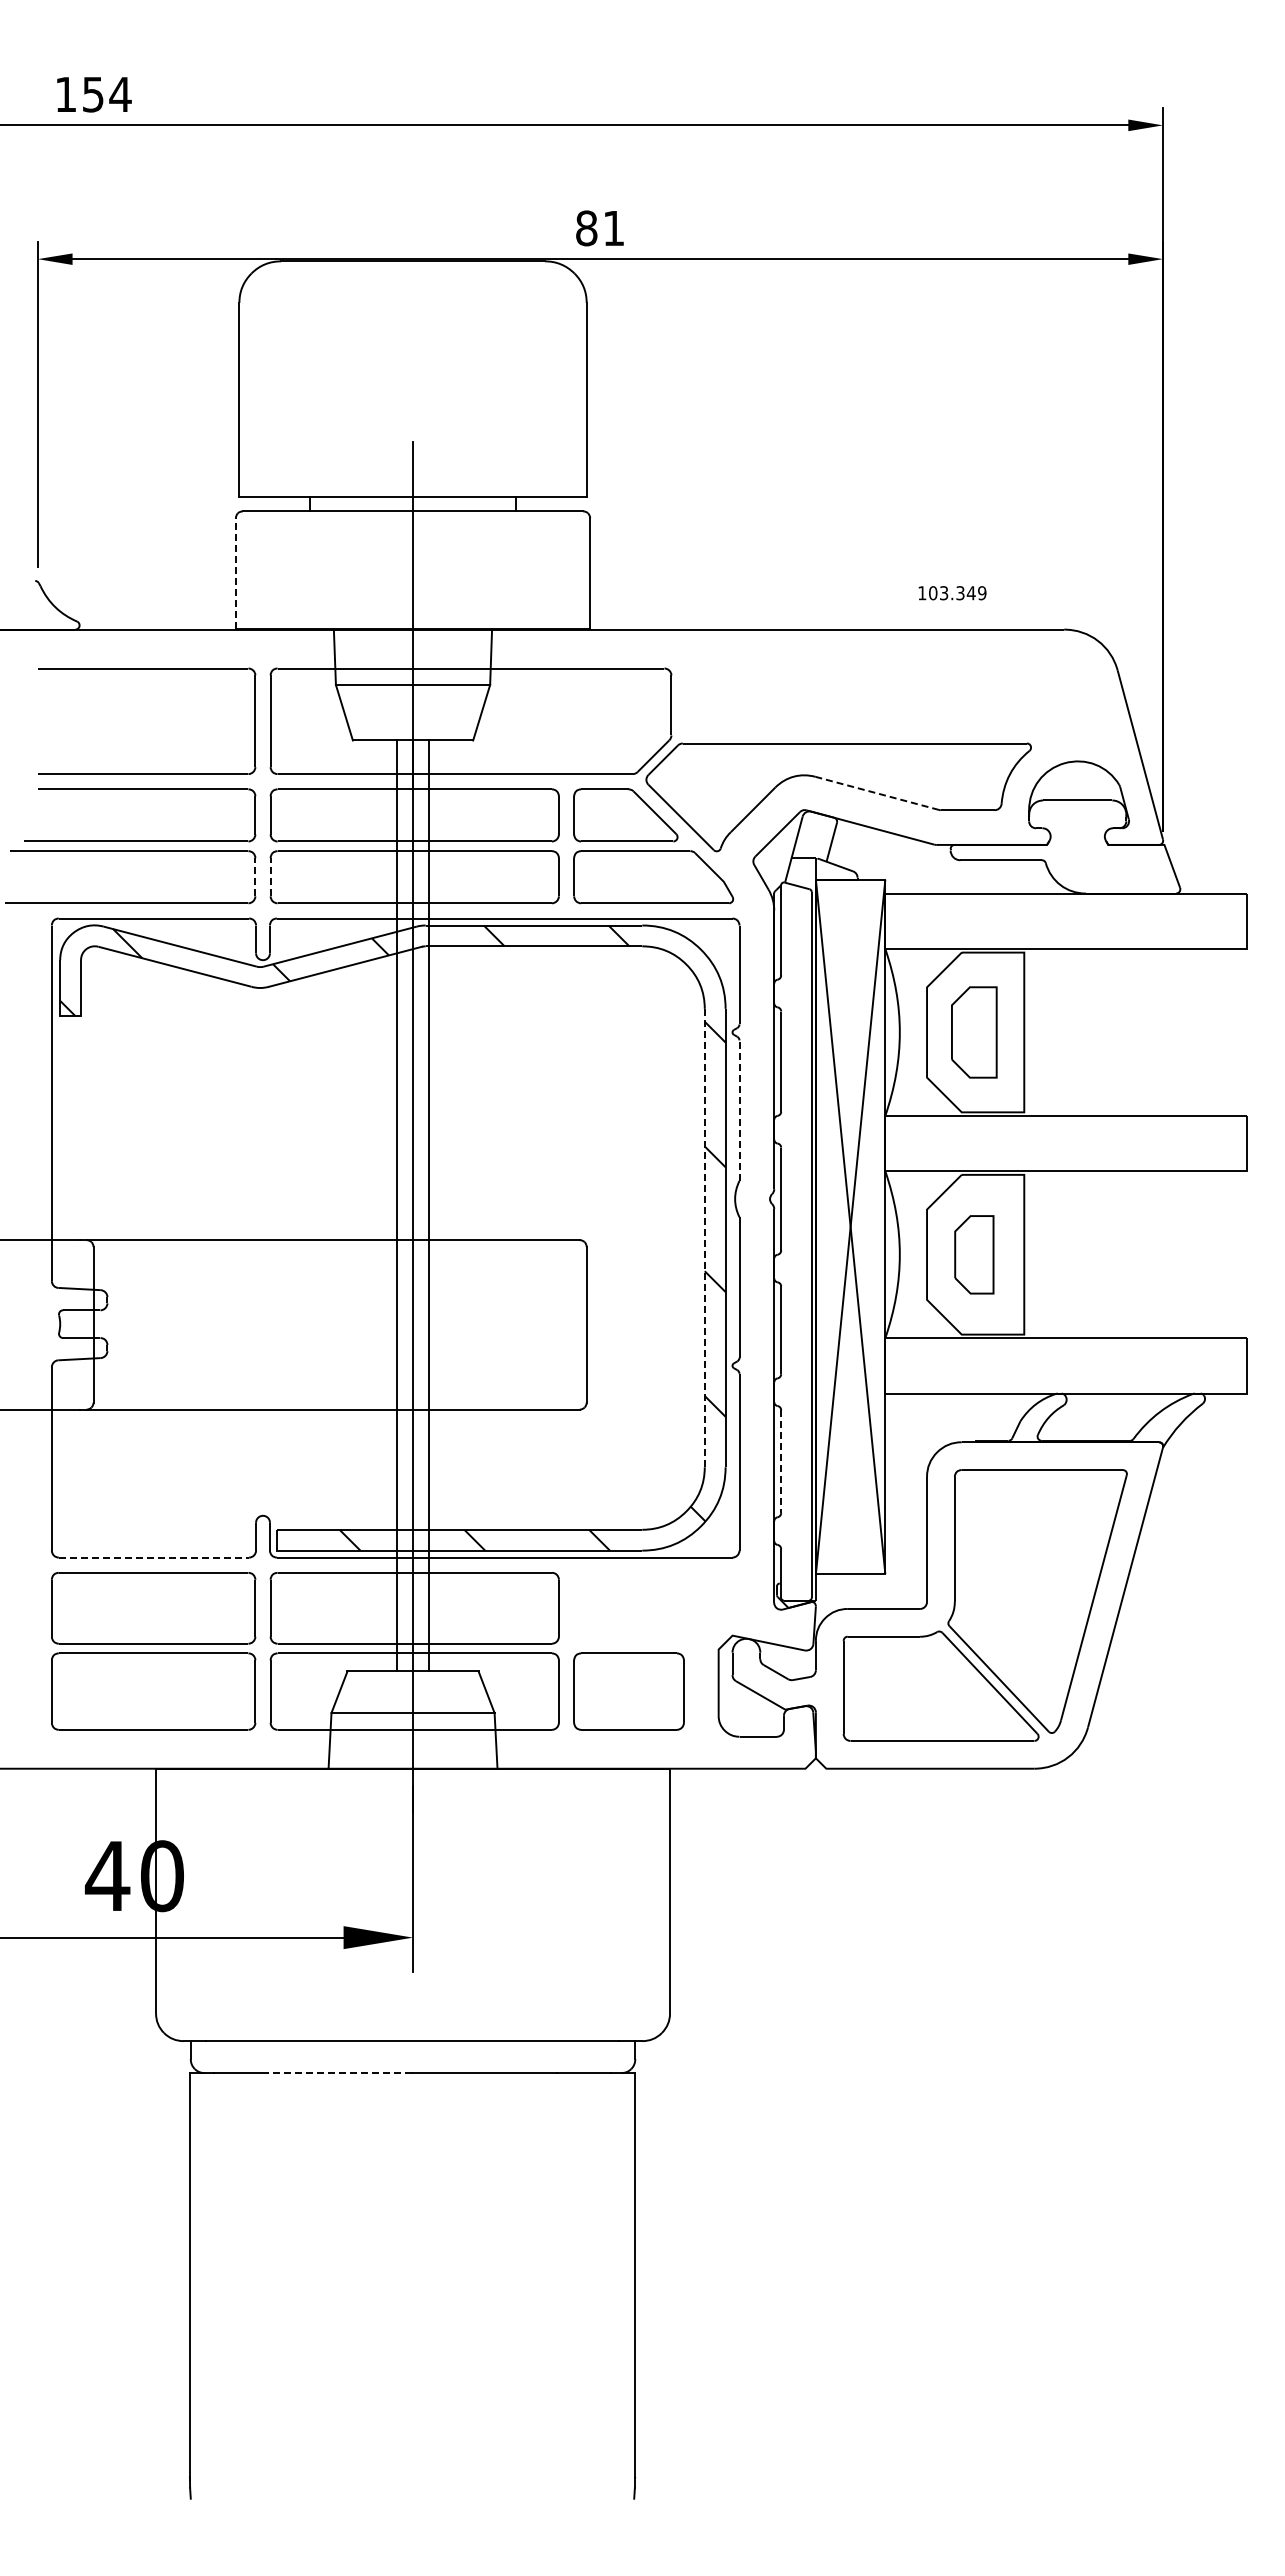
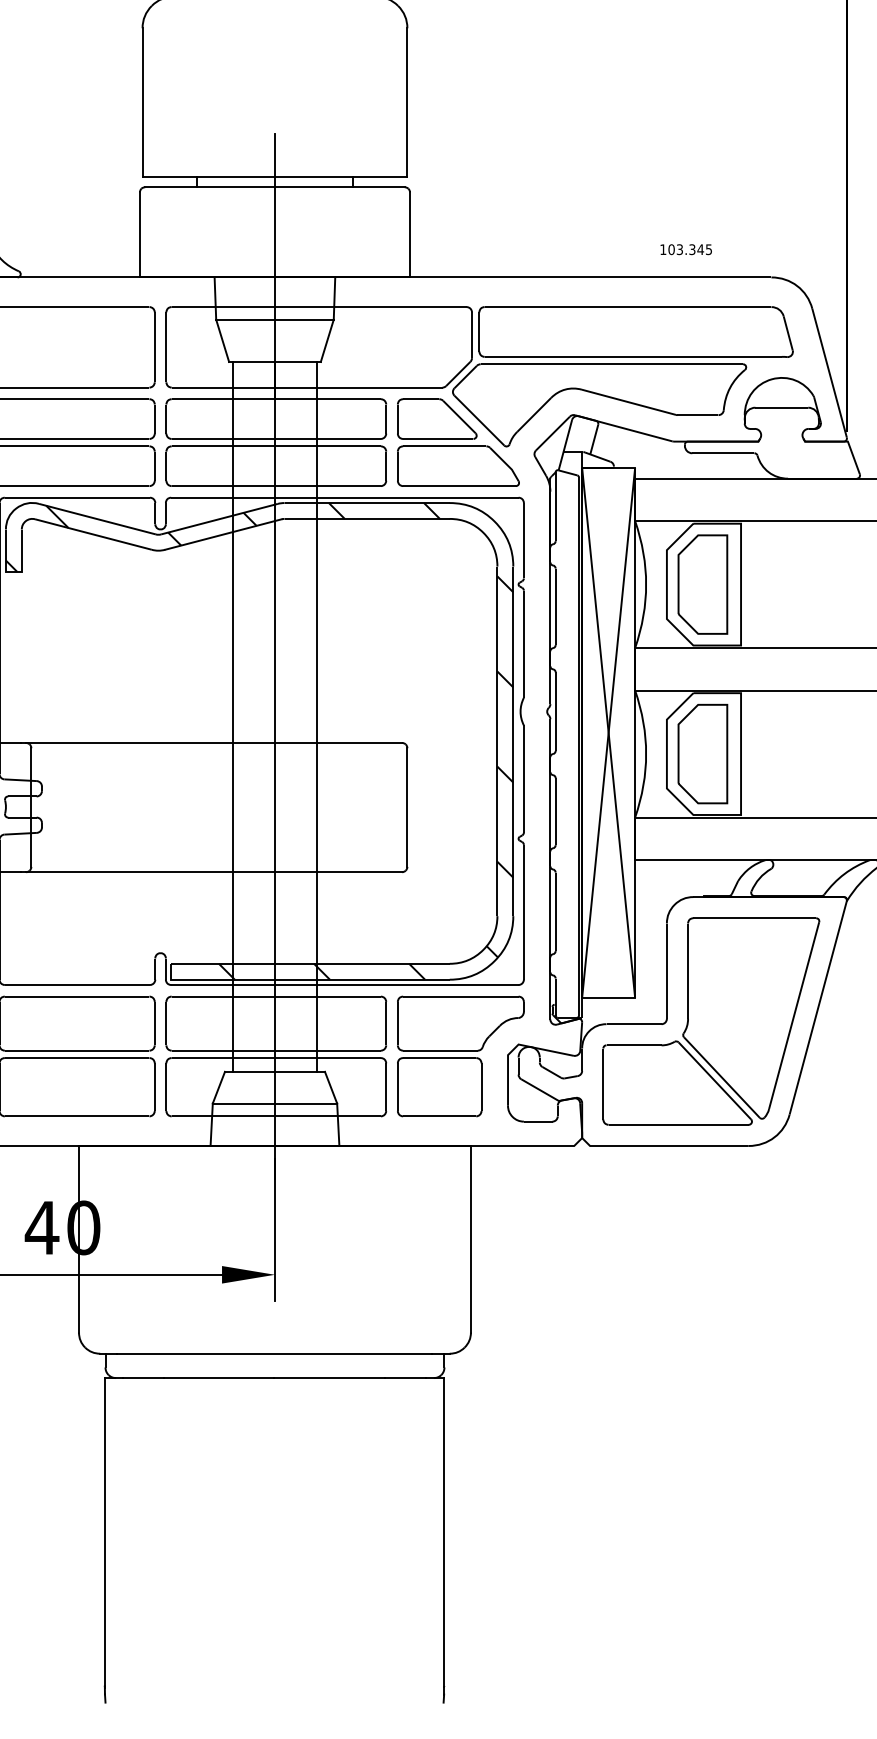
line: (235, 573) -> (139, 234), dashed -> solid
text: (982, 592) -> (709, 249), 103.349 -> 103.345
part: (886, 700) -> (635, 331), added
line: (877, 793) -> (629, 402), dashed -> solid
line: (255, 876) -> (154, 465), dashed -> solid
line: (270, 876) -> (166, 465), dashed -> solid
part: (974, 1032) -> (703, 584), size x1.43
line: (739, 1110) -> (523, 644), dashed -> solid
line: (397, 1205) -> (232, 716), moved
line: (428, 1205) -> (317, 716), moved
line: (704, 1238) -> (497, 741), dashed -> solid
part: (974, 1254) -> (703, 753), size x1.67
line: (781, 1462) -> (555, 912), dashed -> solid
line: (154, 1557) -> (77, 984), dashed -> solid
part: (656, 1608) -> (460, 1023), added
line: (339, 2073) -> (218, 1378), dashed -> solid

